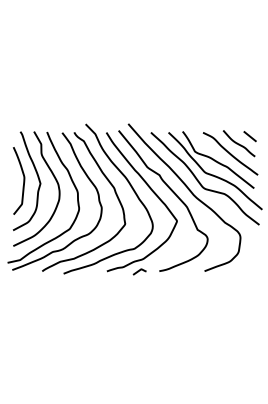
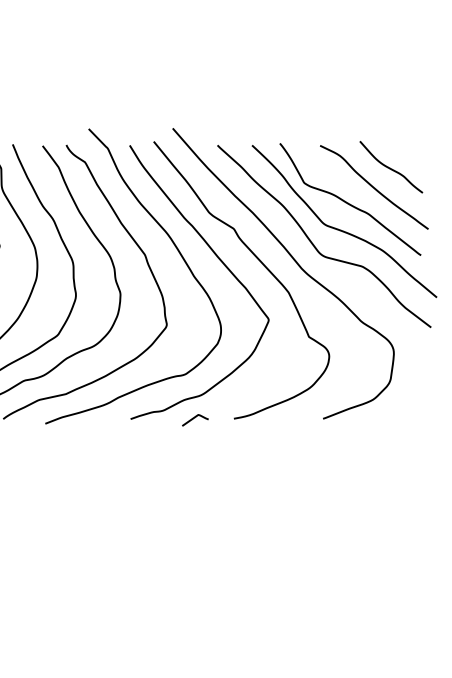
line: (249, 136) -> (411, 153), removed

